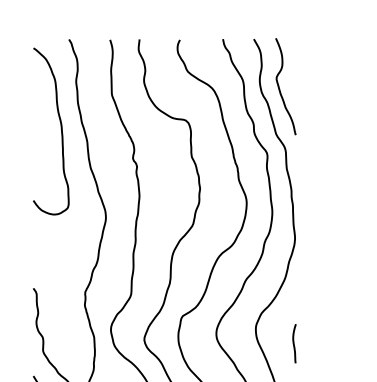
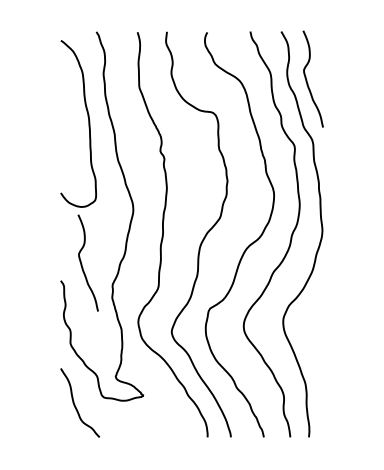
curve: (55, 272) -> (82, 264), added
curve: (294, 343) -> (321, 335), removed

